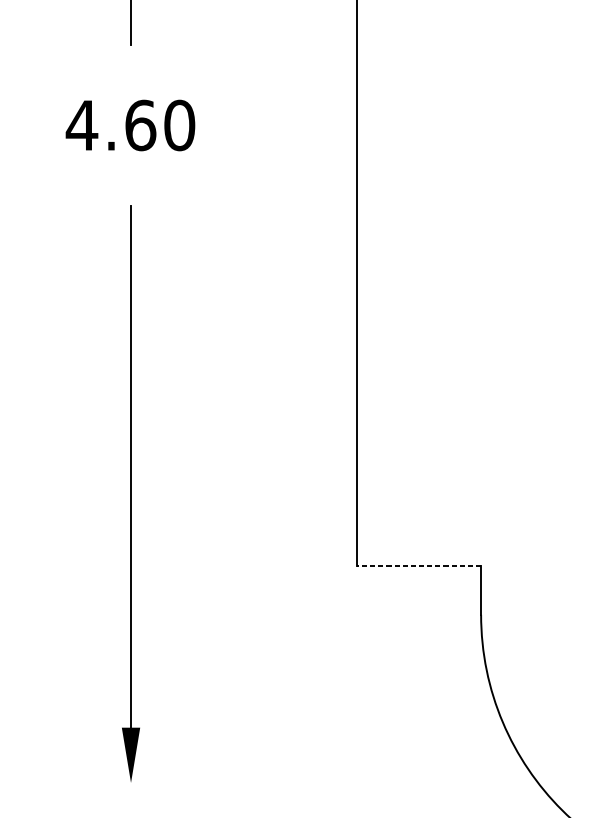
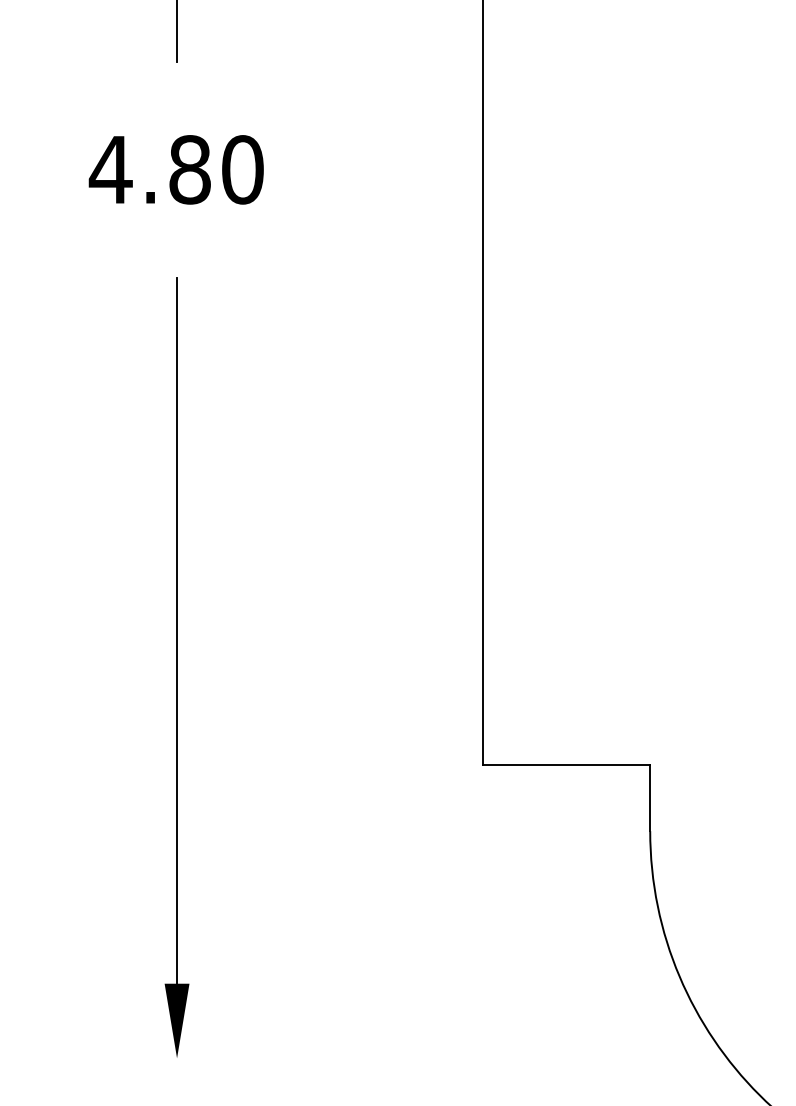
text: (140, 125) -> (190, 169), 4.60 -> 4.80
line: (419, 566) -> (566, 765), dashed -> solid

